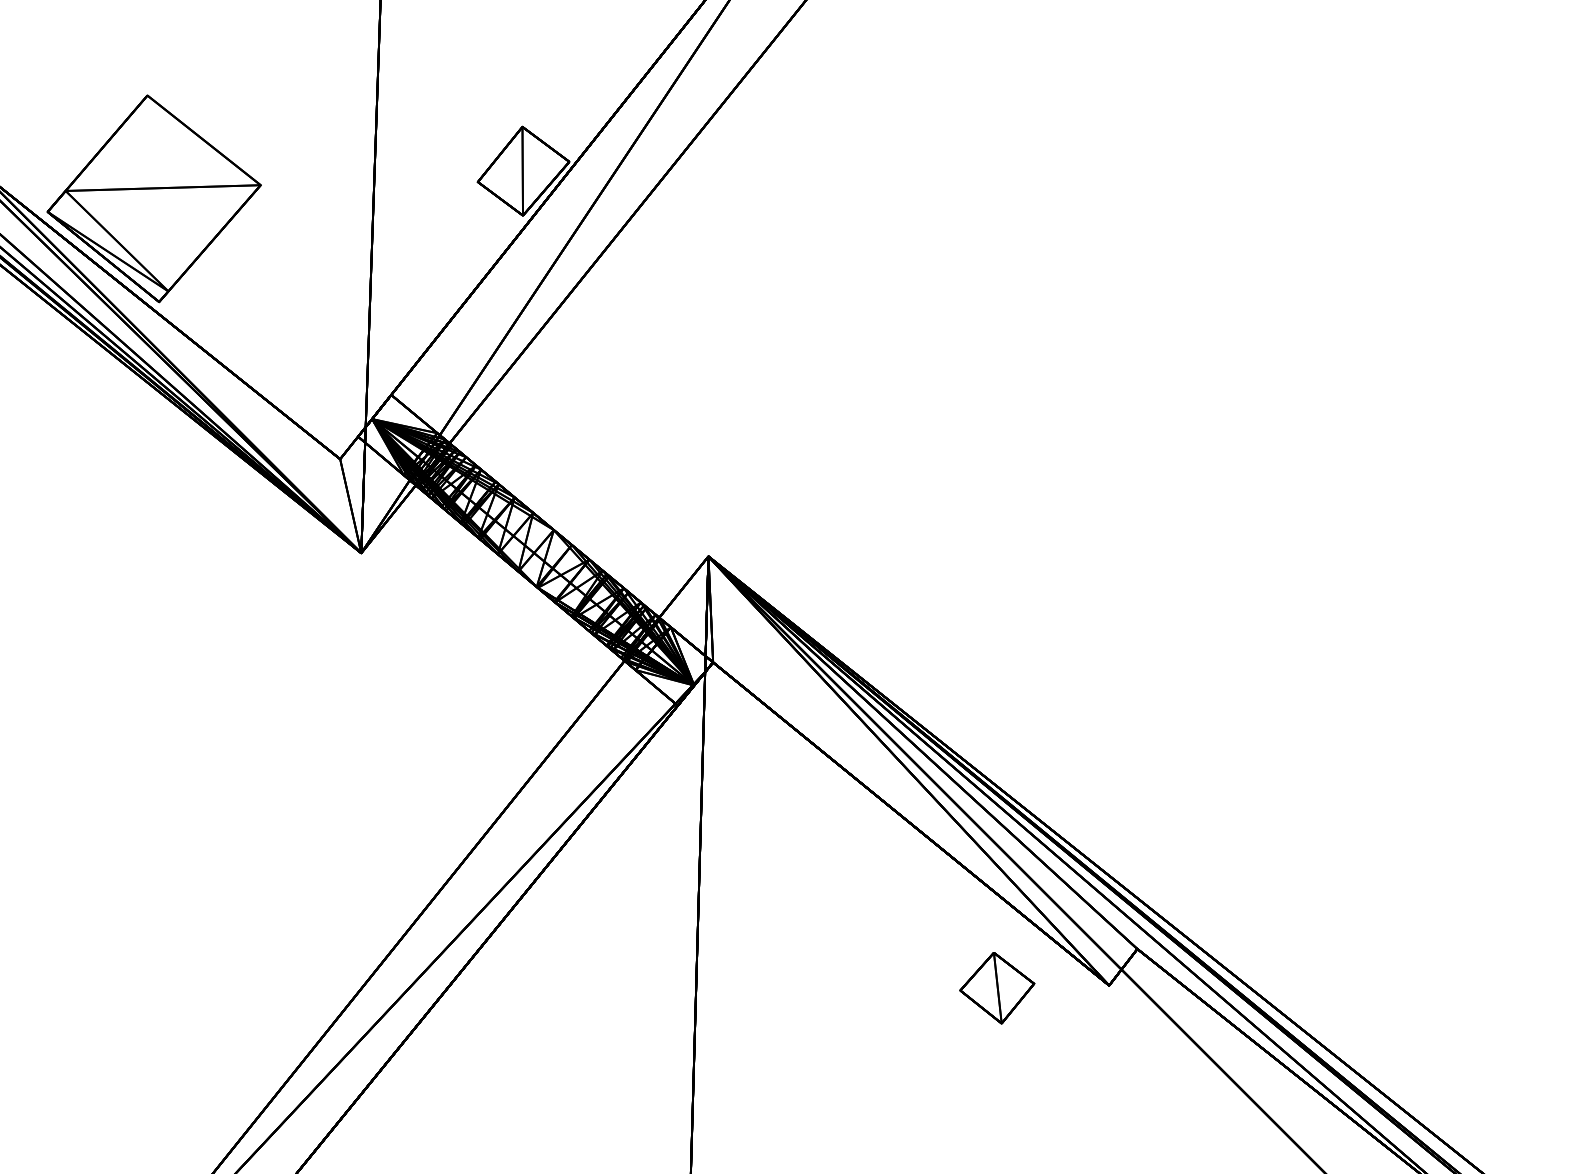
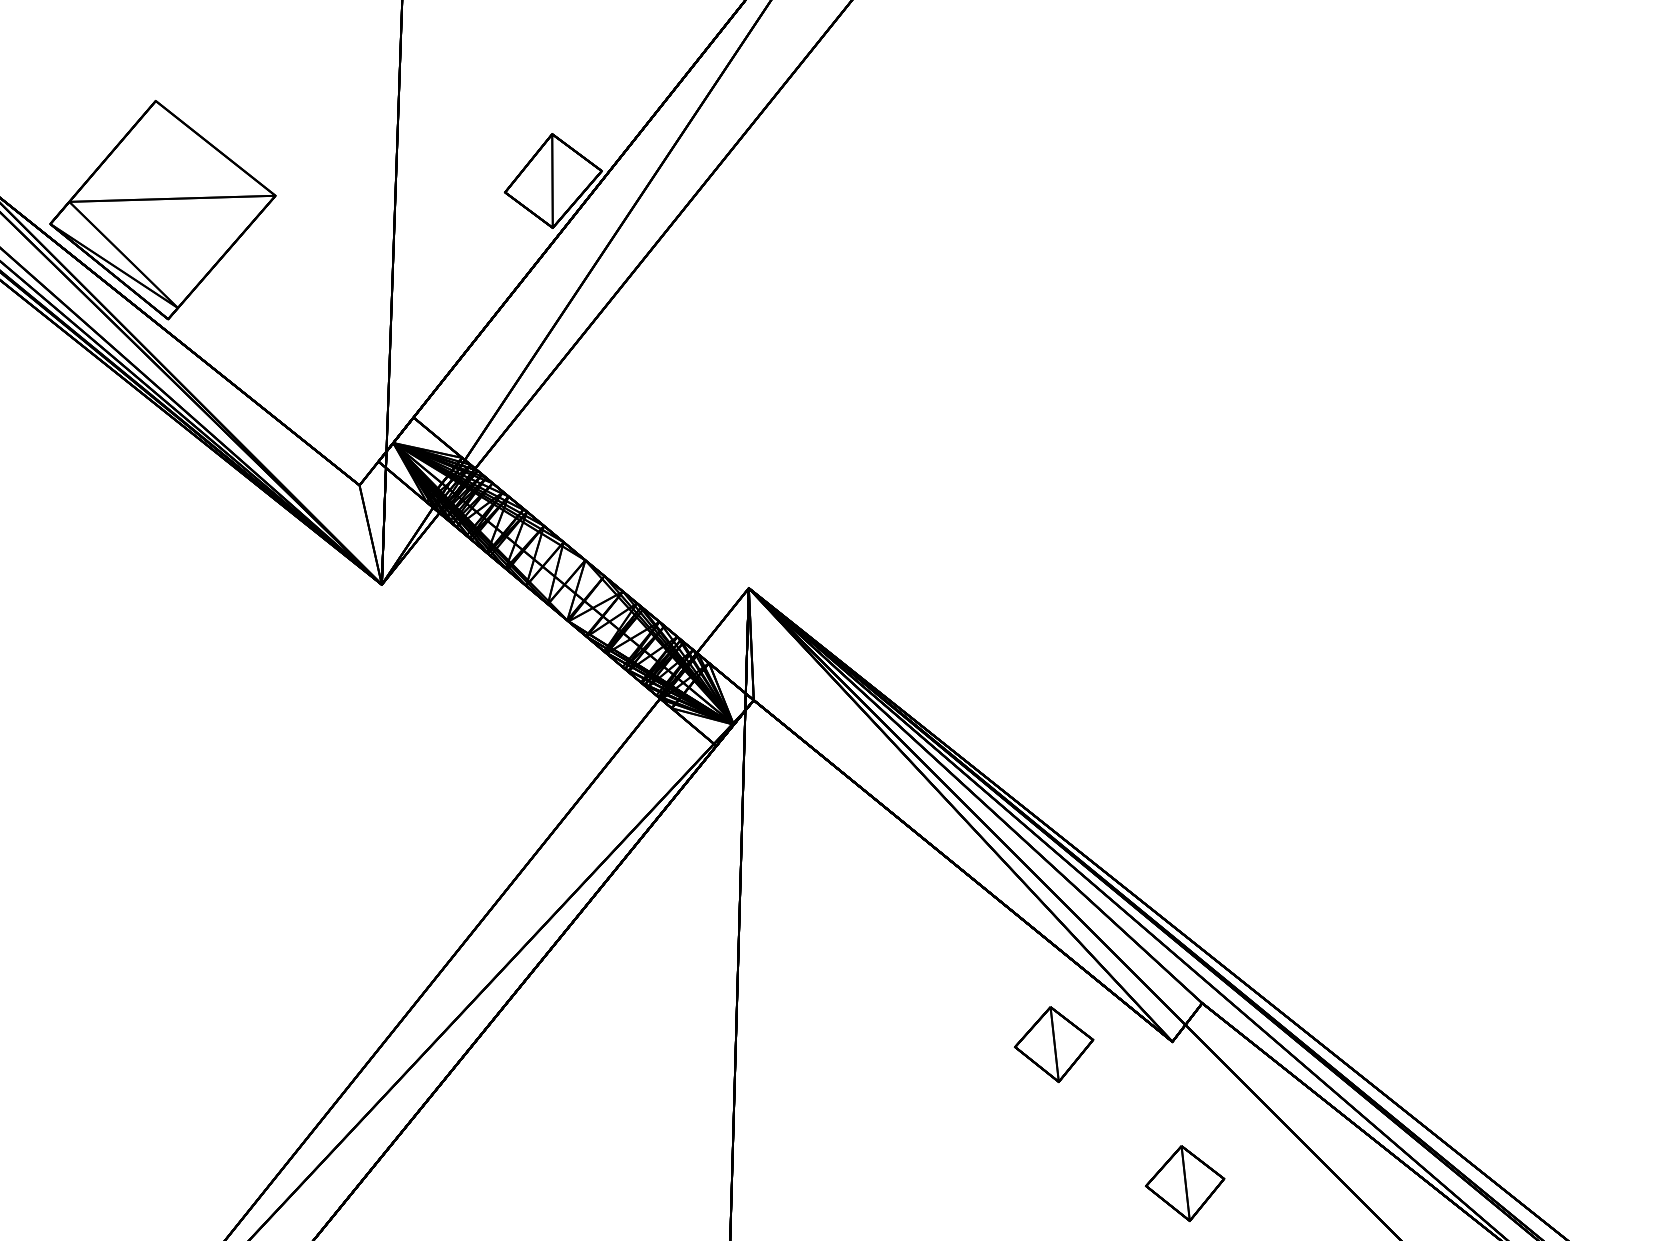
part: (1121, 1119) -> (1185, 1183), added

